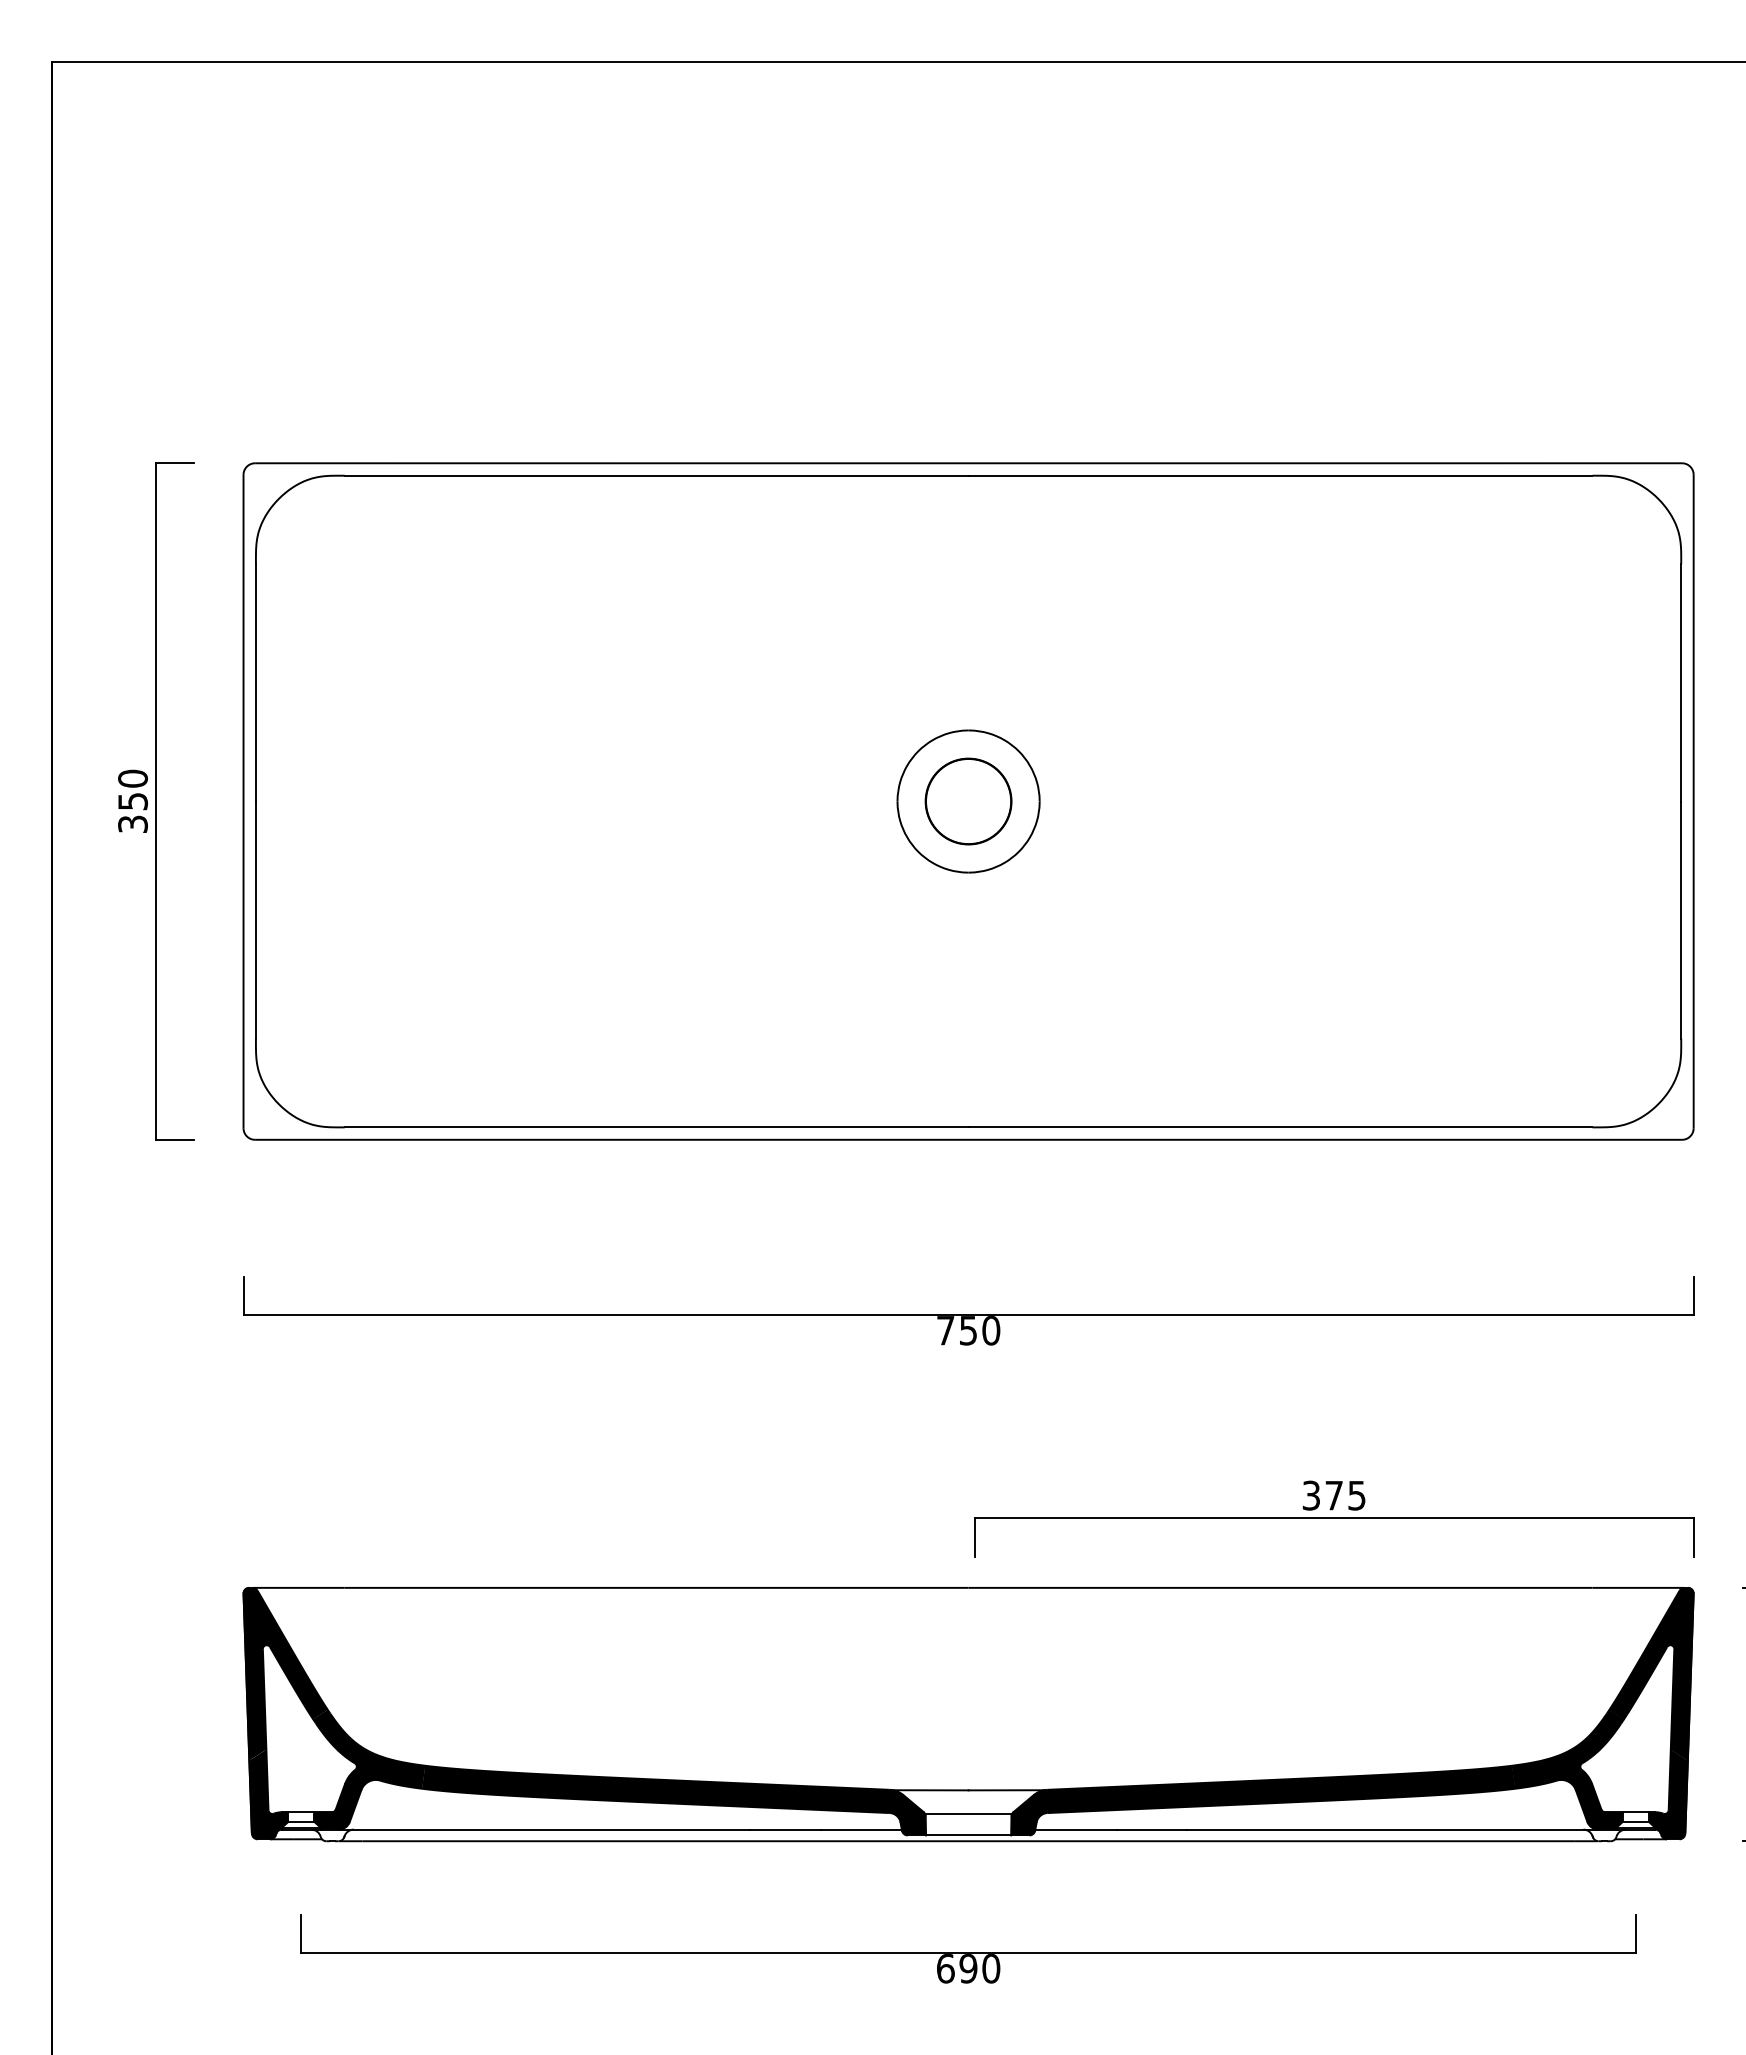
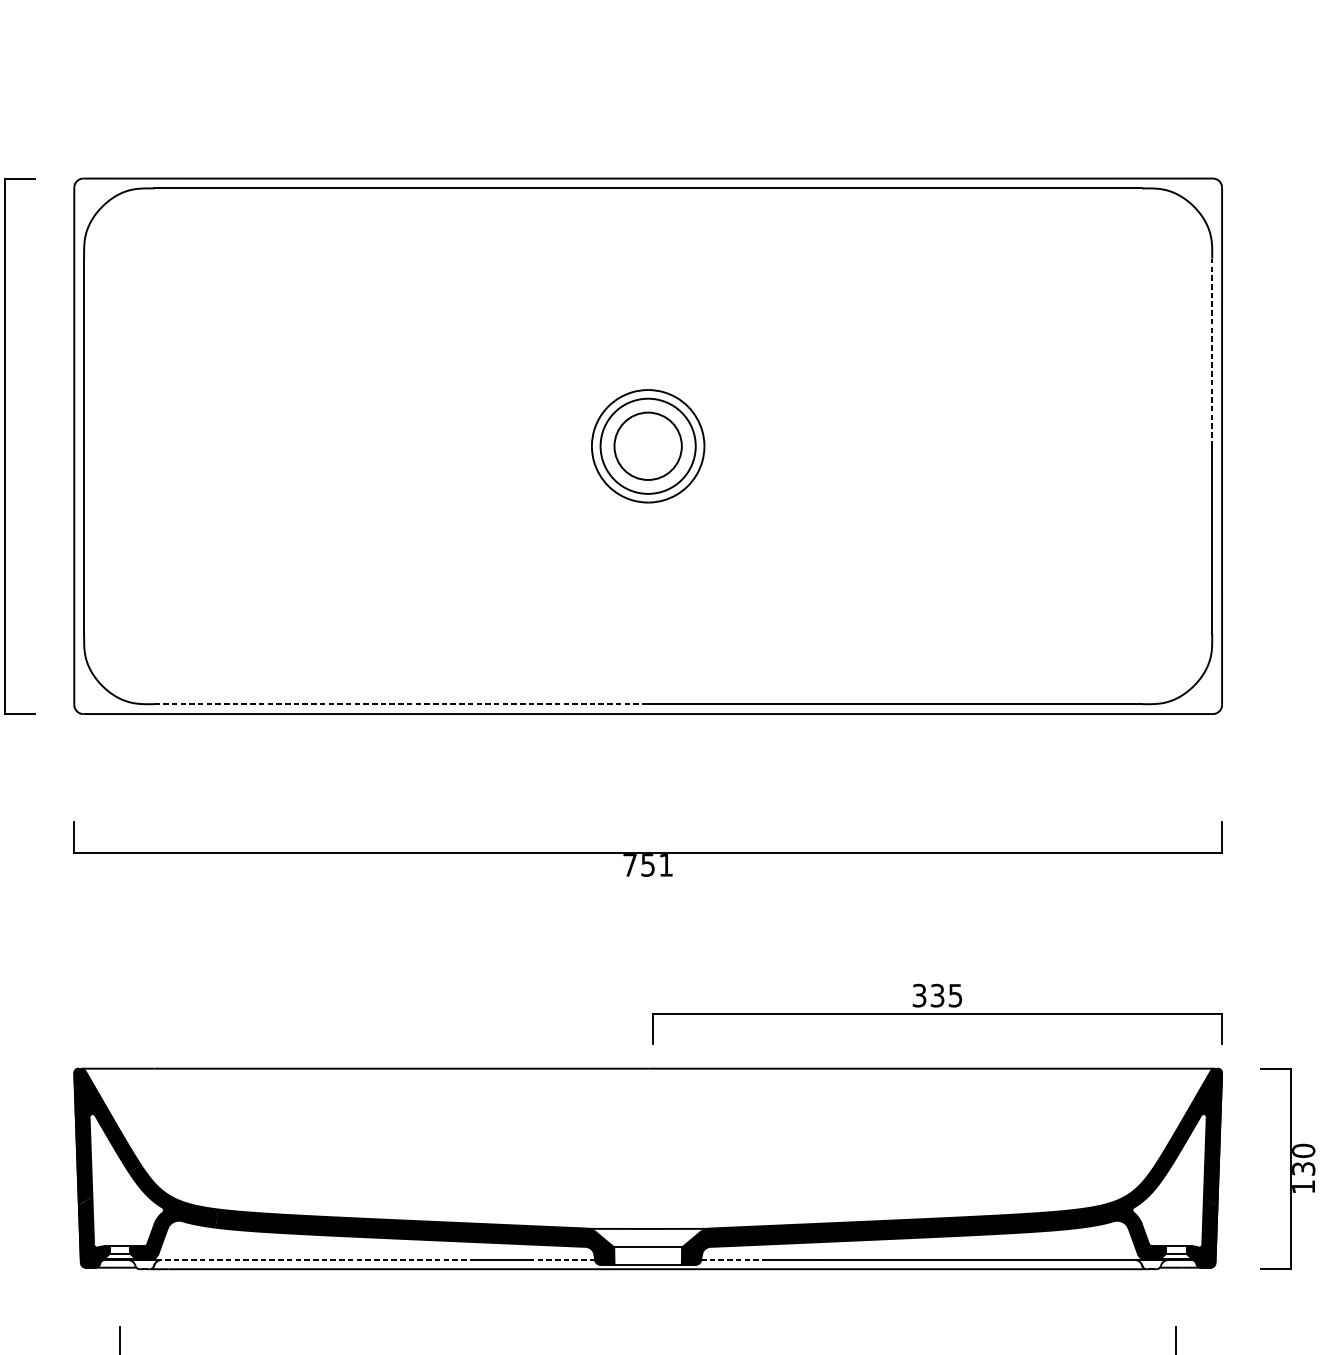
line: (1681, 683) -> (1212, 352), solid -> dashed
circle: (968, 801) -> (648, 446), size x1.4
line: (656, 1127) -> (401, 704), solid -> dashed
text: (991, 1330) -> (666, 864), 750 -> 751
text: (1333, 1495) -> (937, 995), 375 -> 335
line: (548, 1829) -> (315, 1259), solid -> dashed
line: (861, 1829) -> (563, 1259), solid -> dashed
line: (1075, 1829) -> (732, 1259), solid -> dashed

